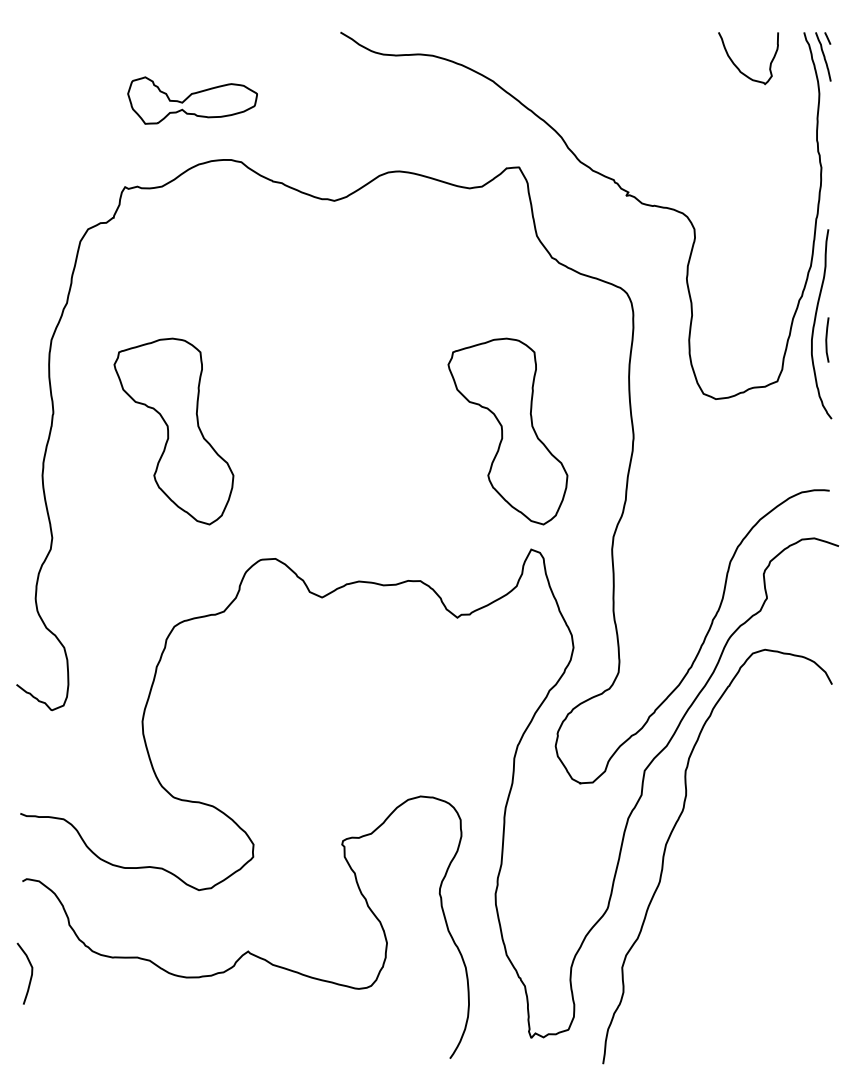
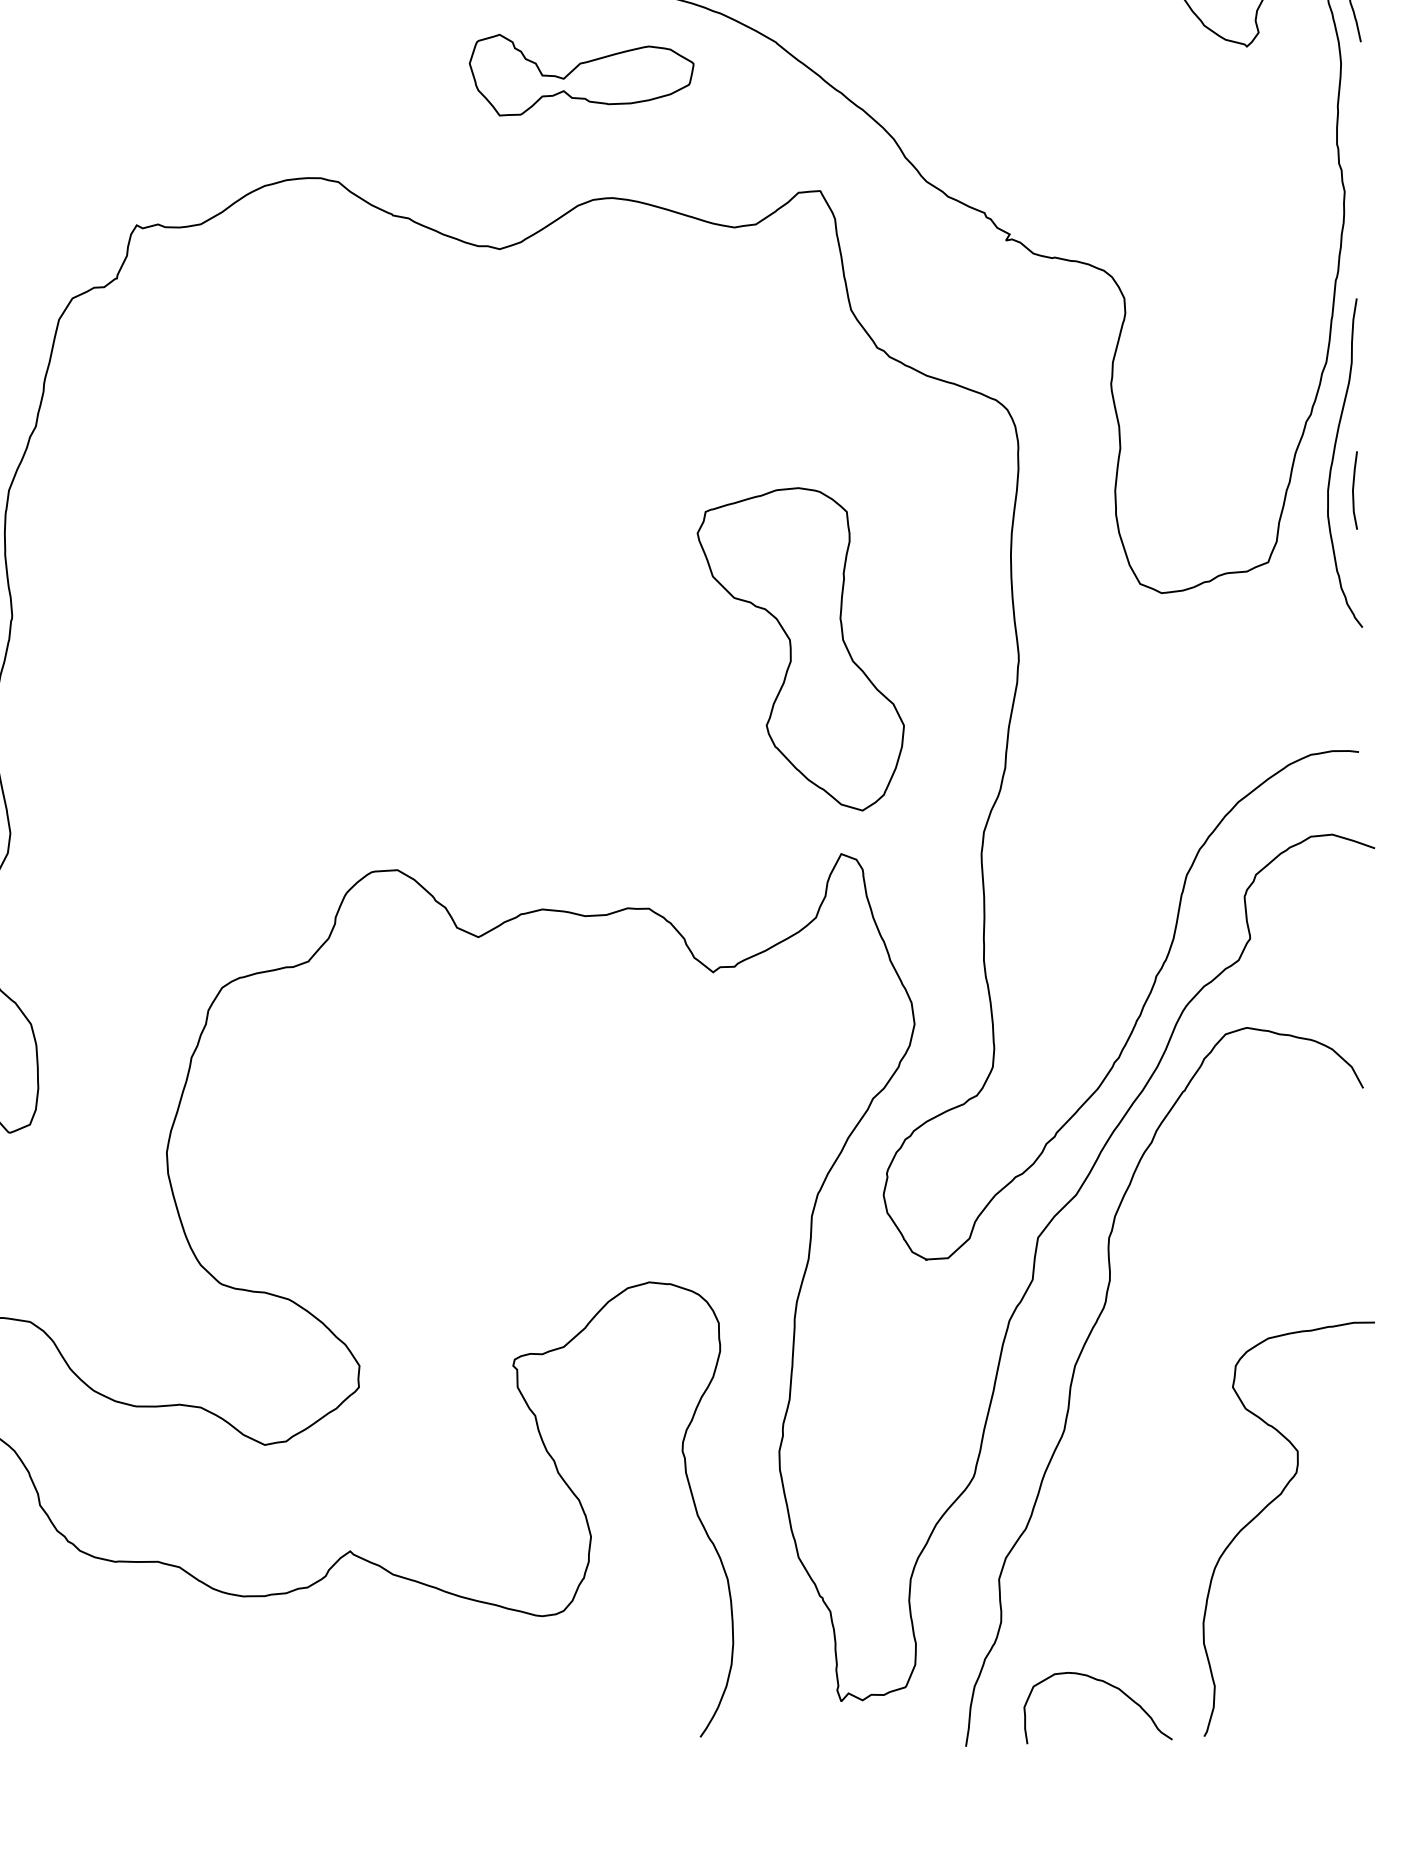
part: (192, 100) -> (581, 74), moved
part: (173, 431) -> (220, 649), removed
curve: (779, 924) -> (1271, 1504), added
curve: (687, 1030) -> (1112, 1688), added

